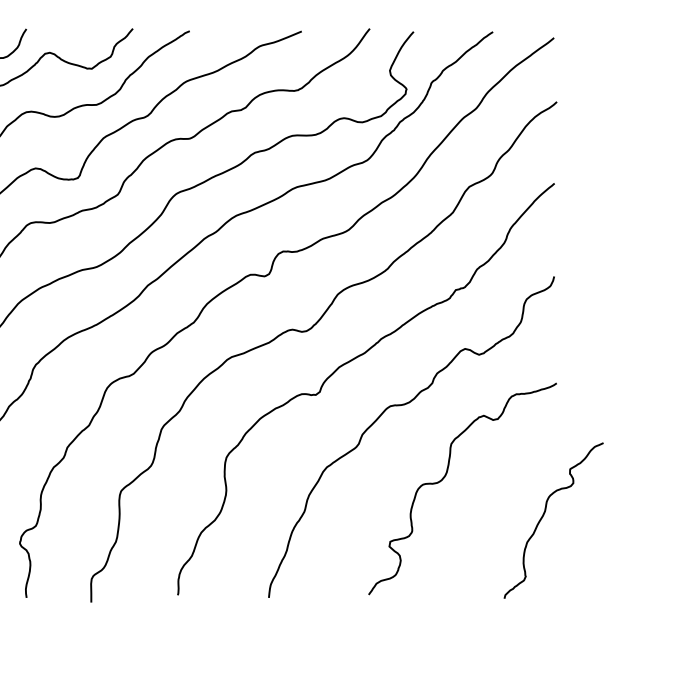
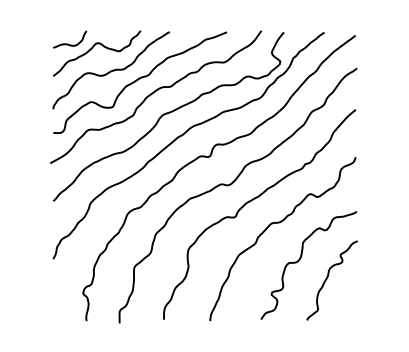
curve: (544, 518) -> (327, 279), moved

